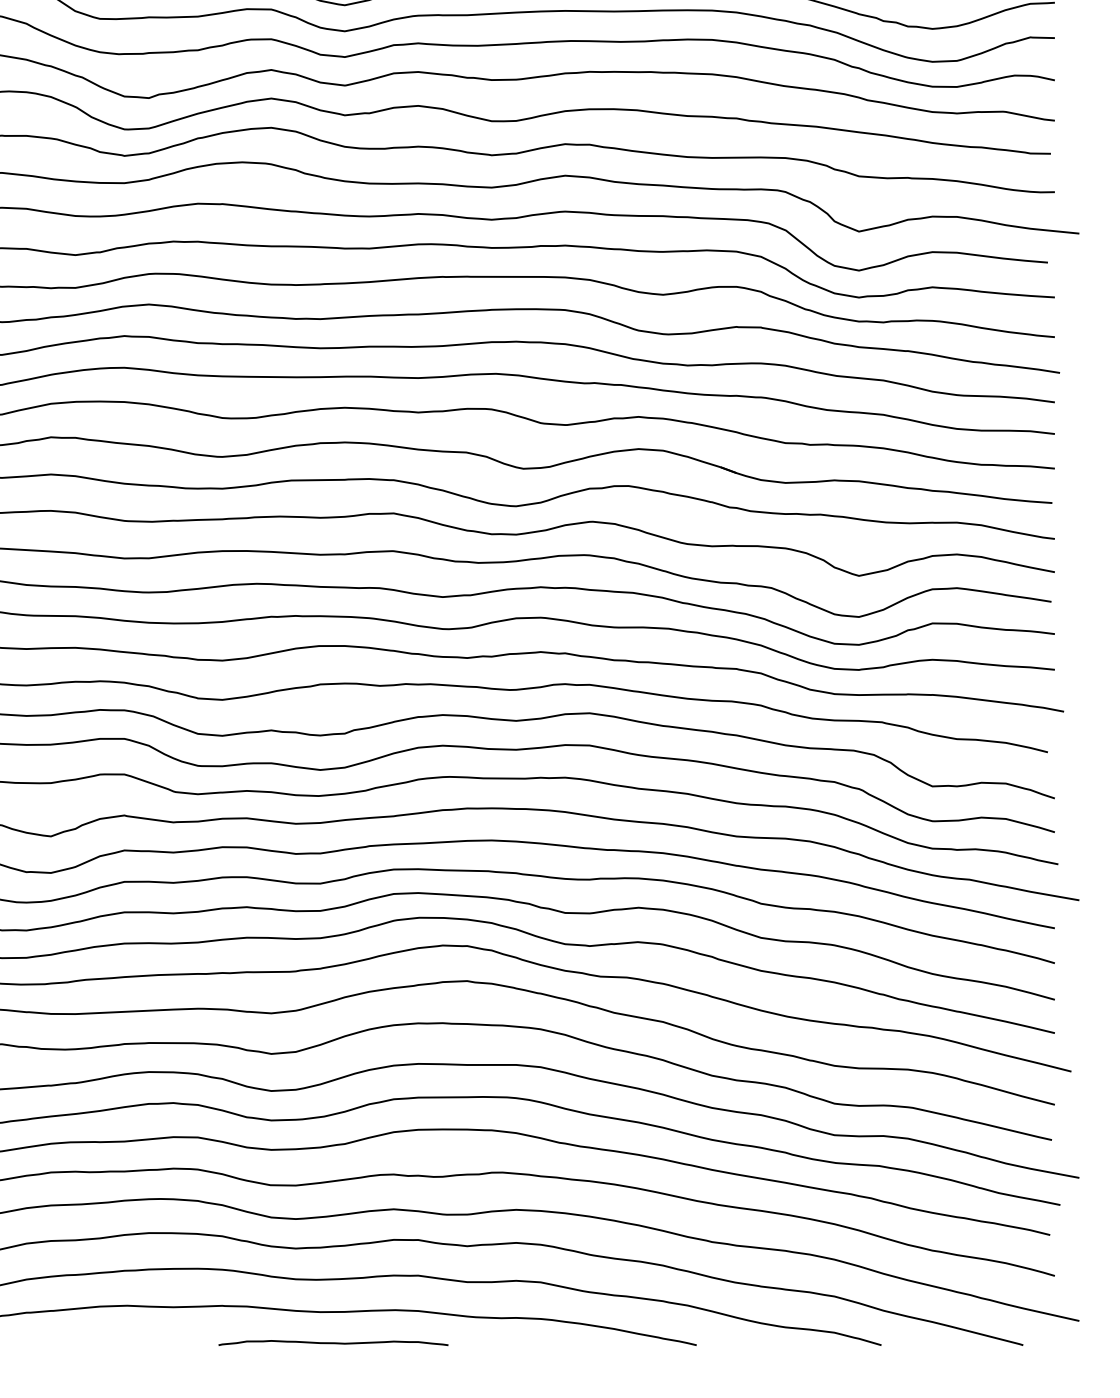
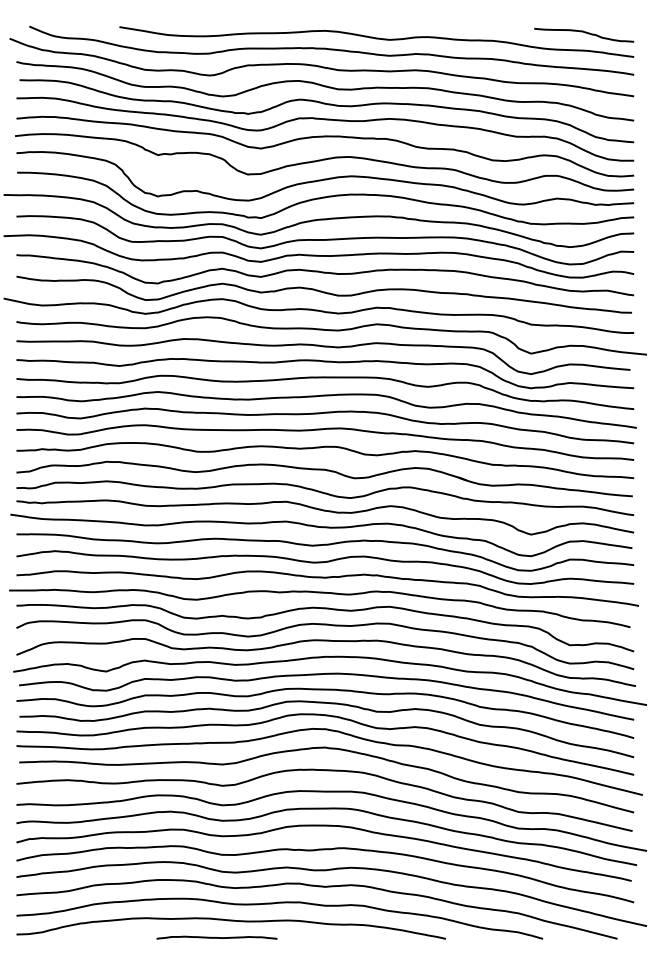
curve: (332, 1342) -> (216, 937), moved

